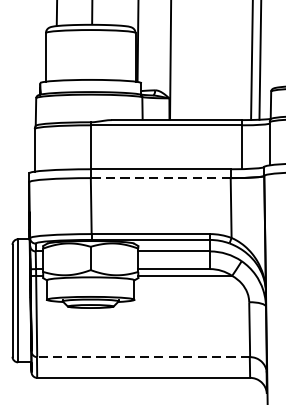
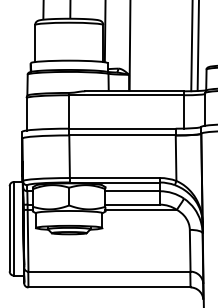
line: (160, 178) -> (122, 135), dashed -> solid
line: (143, 356) -> (109, 271), dashed -> solid

